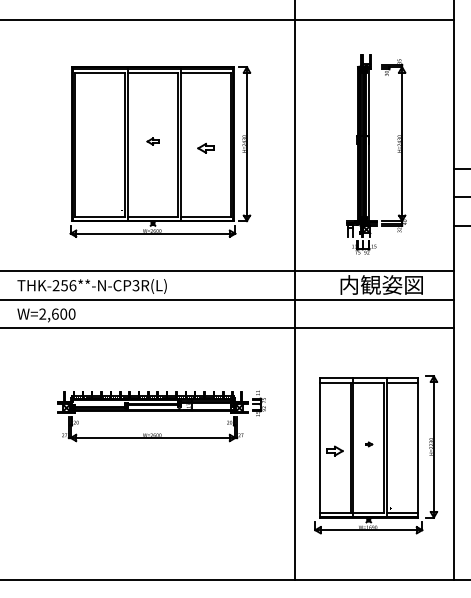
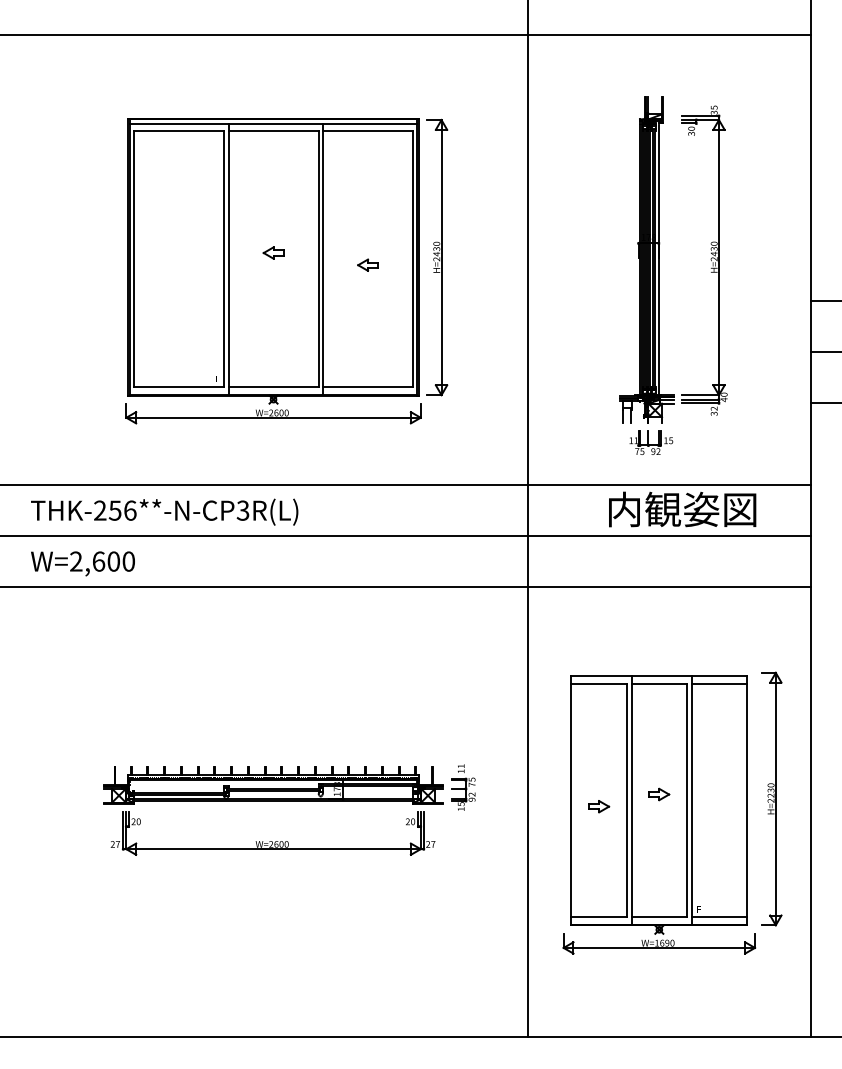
part: (205, 148) -> (367, 265), size x0.71
part: (161, 416) -> (288, 810), moved
part: (368, 444) -> (658, 794), size x1.67
part: (335, 451) -> (599, 807), size x0.71

